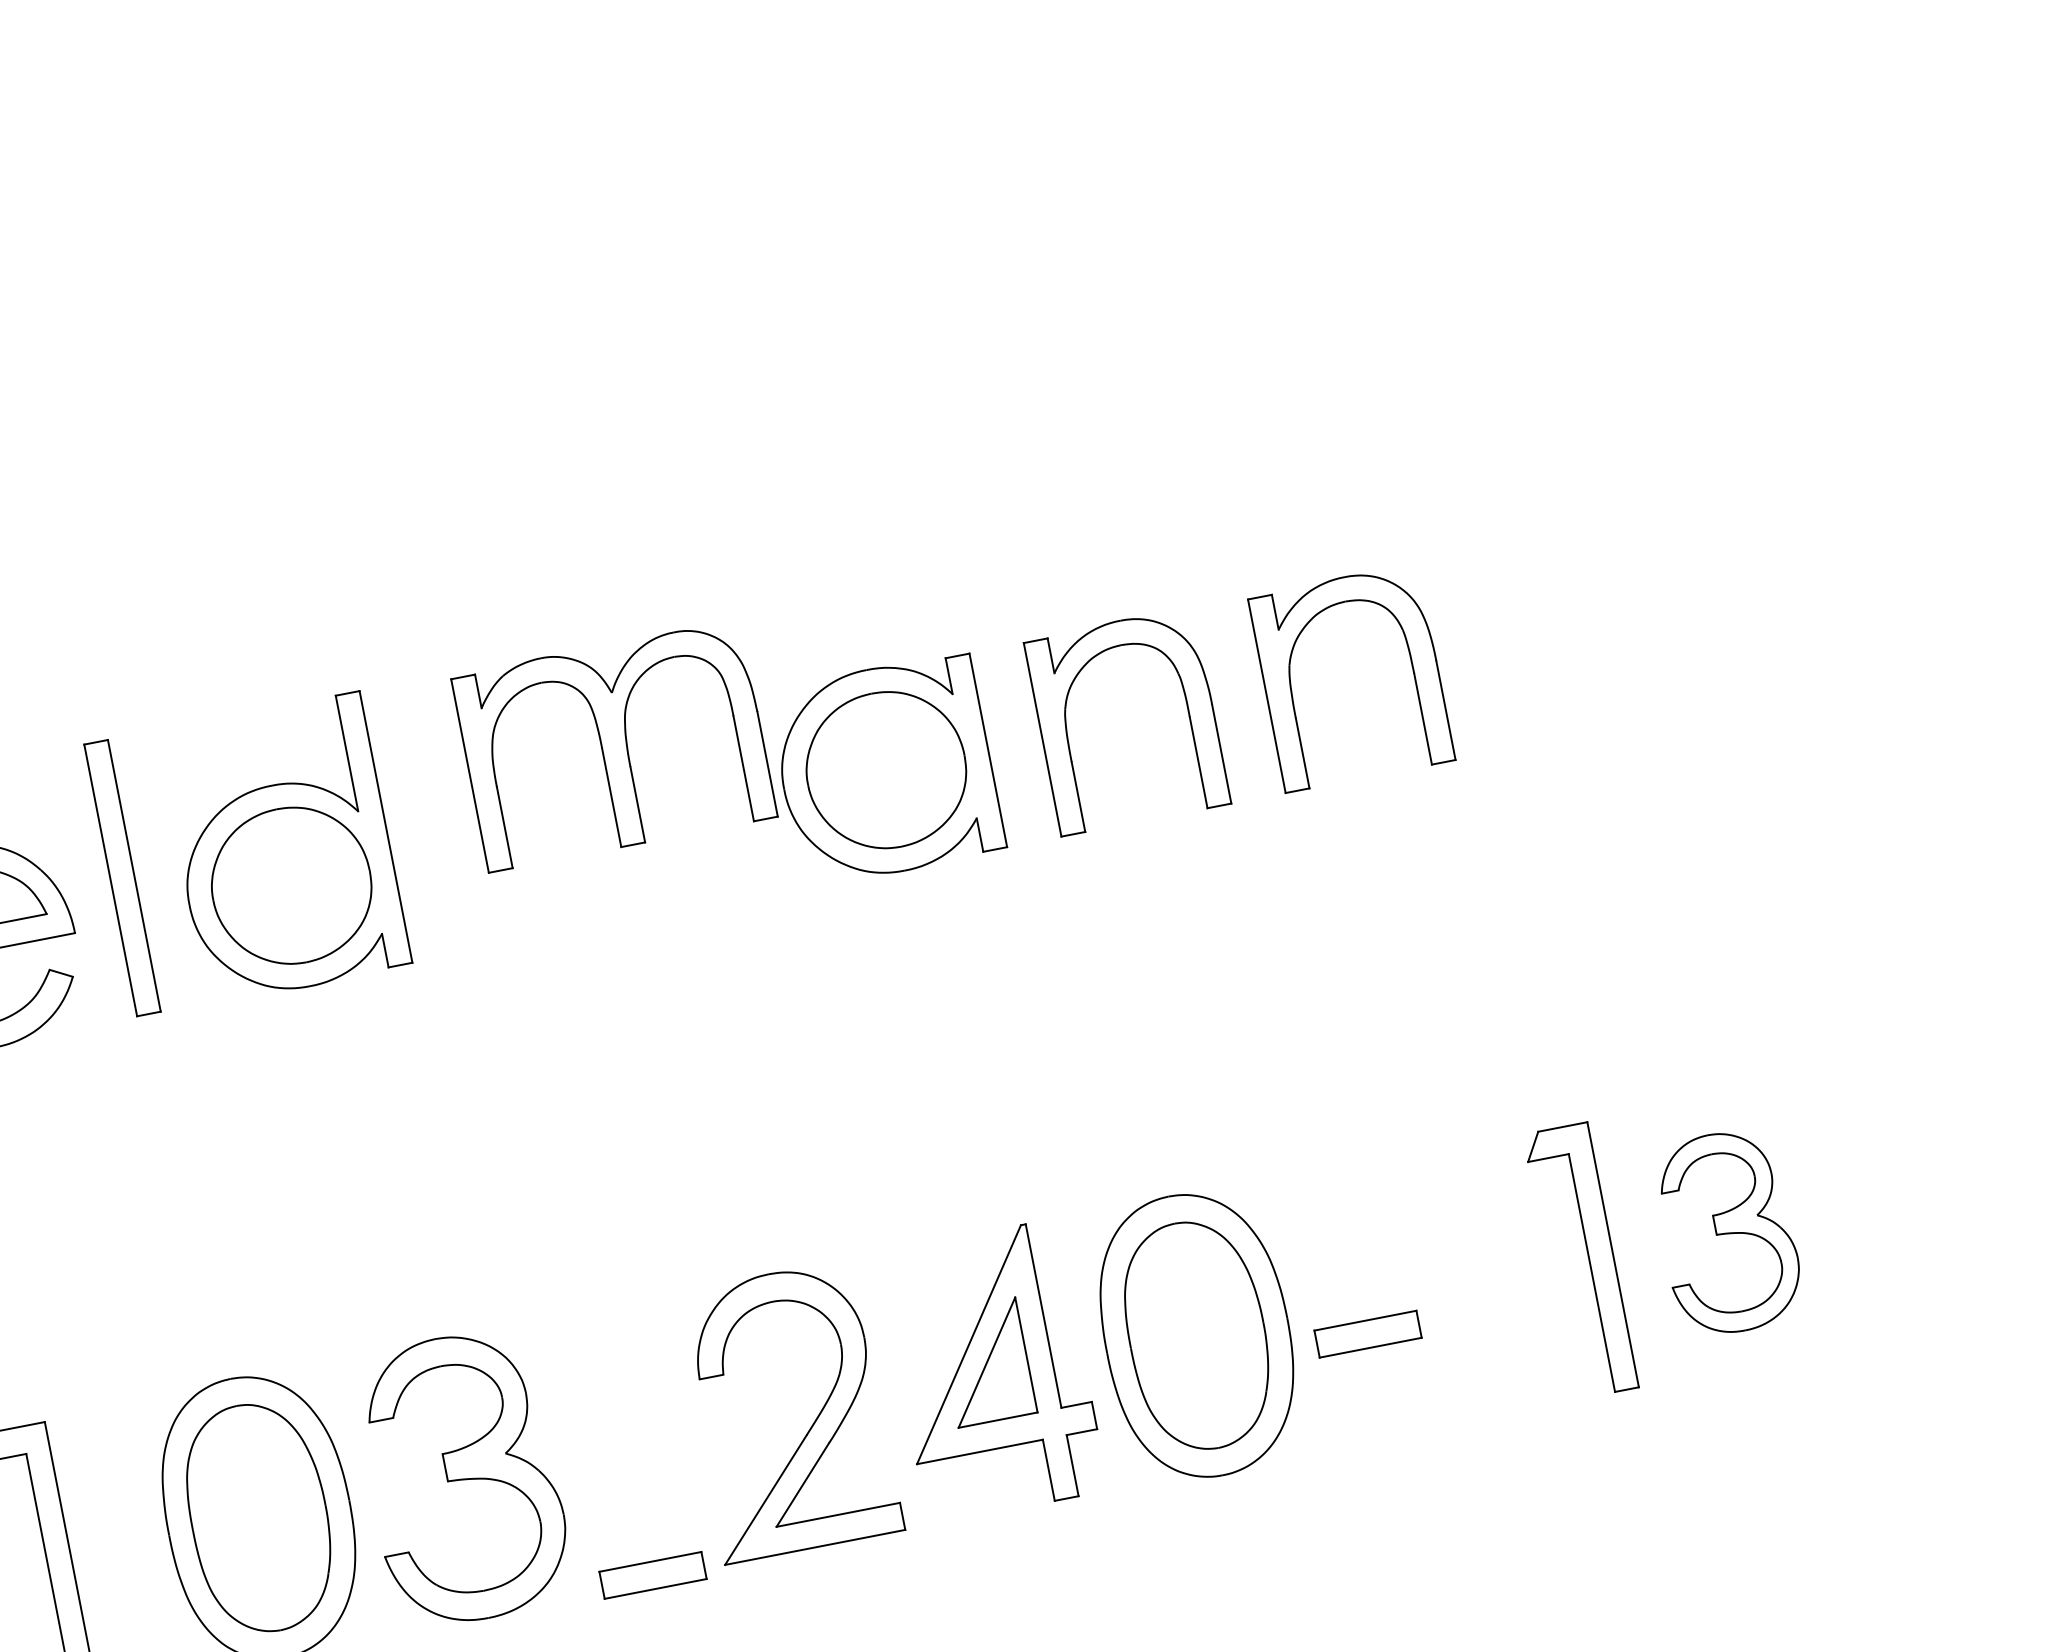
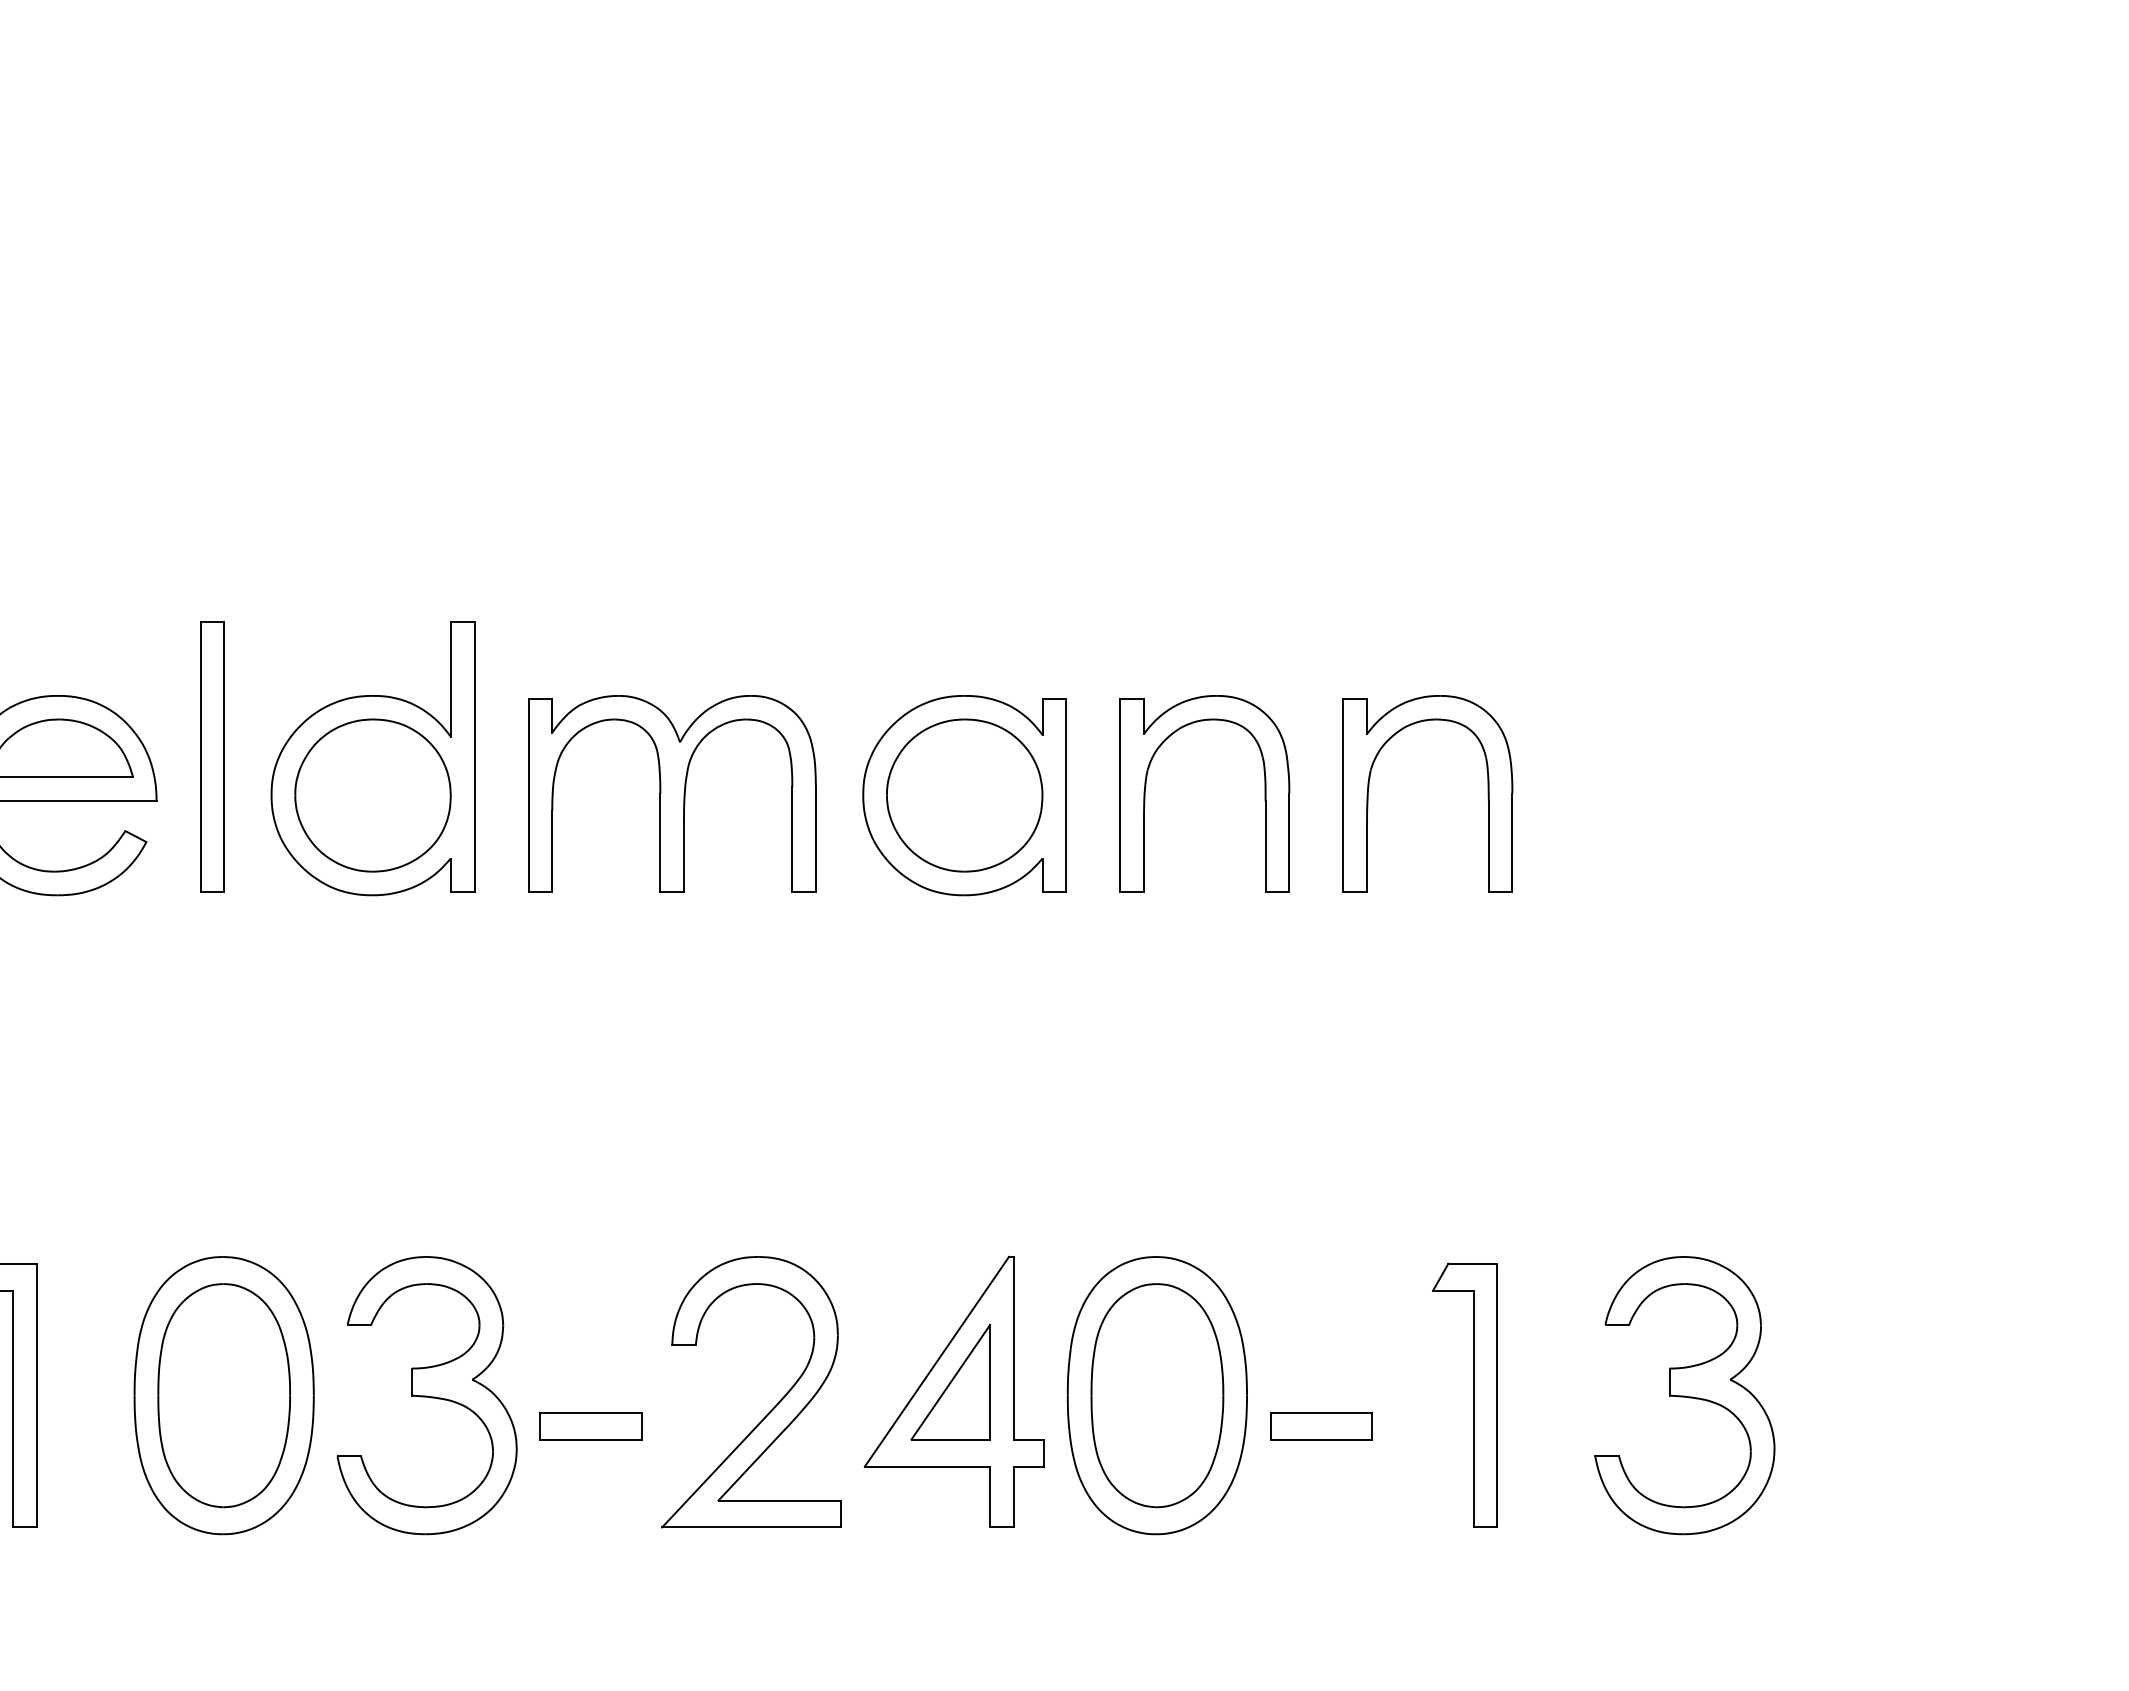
part: (614, 745) -> (672, 793), moved
part: (1726, 1232) -> (1684, 1395), size x1.43
part: (1589, 1258) -> (1473, 1394), moved
part: (652, 1575) -> (590, 1426), moved

